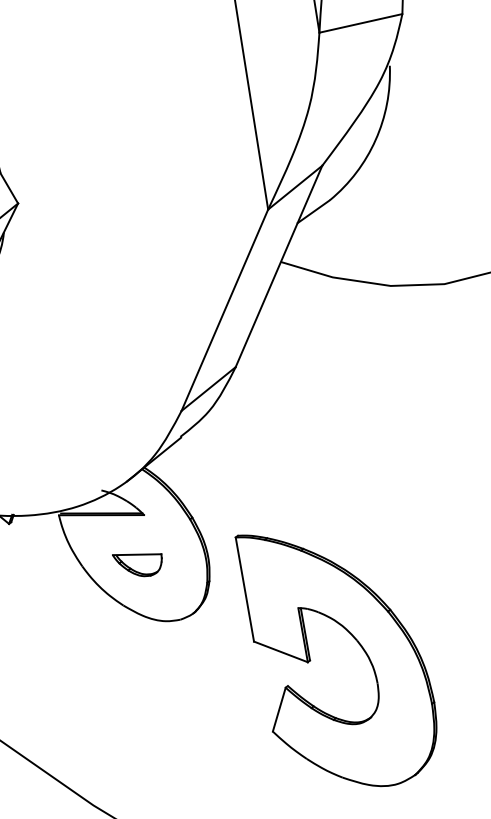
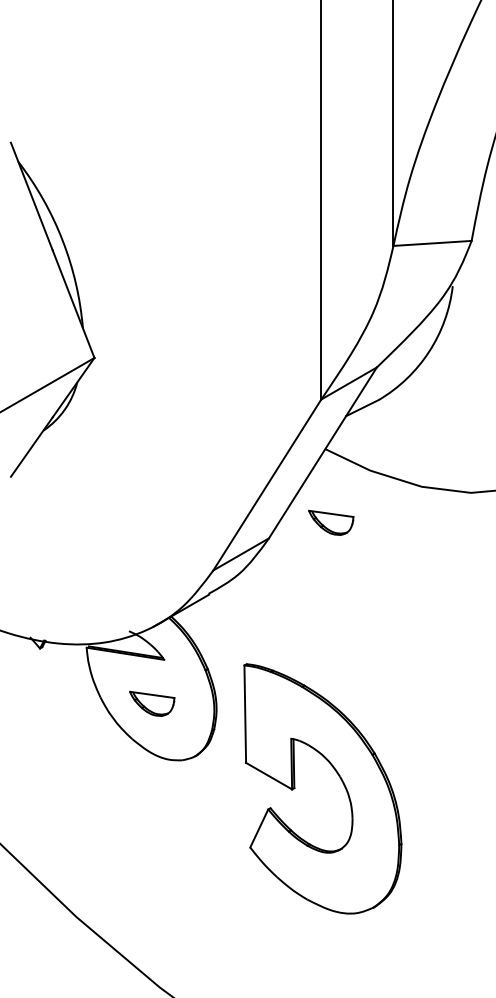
part: (299, 339) -> (331, 522), added
part: (355, 640) -> (338, 776), moved

